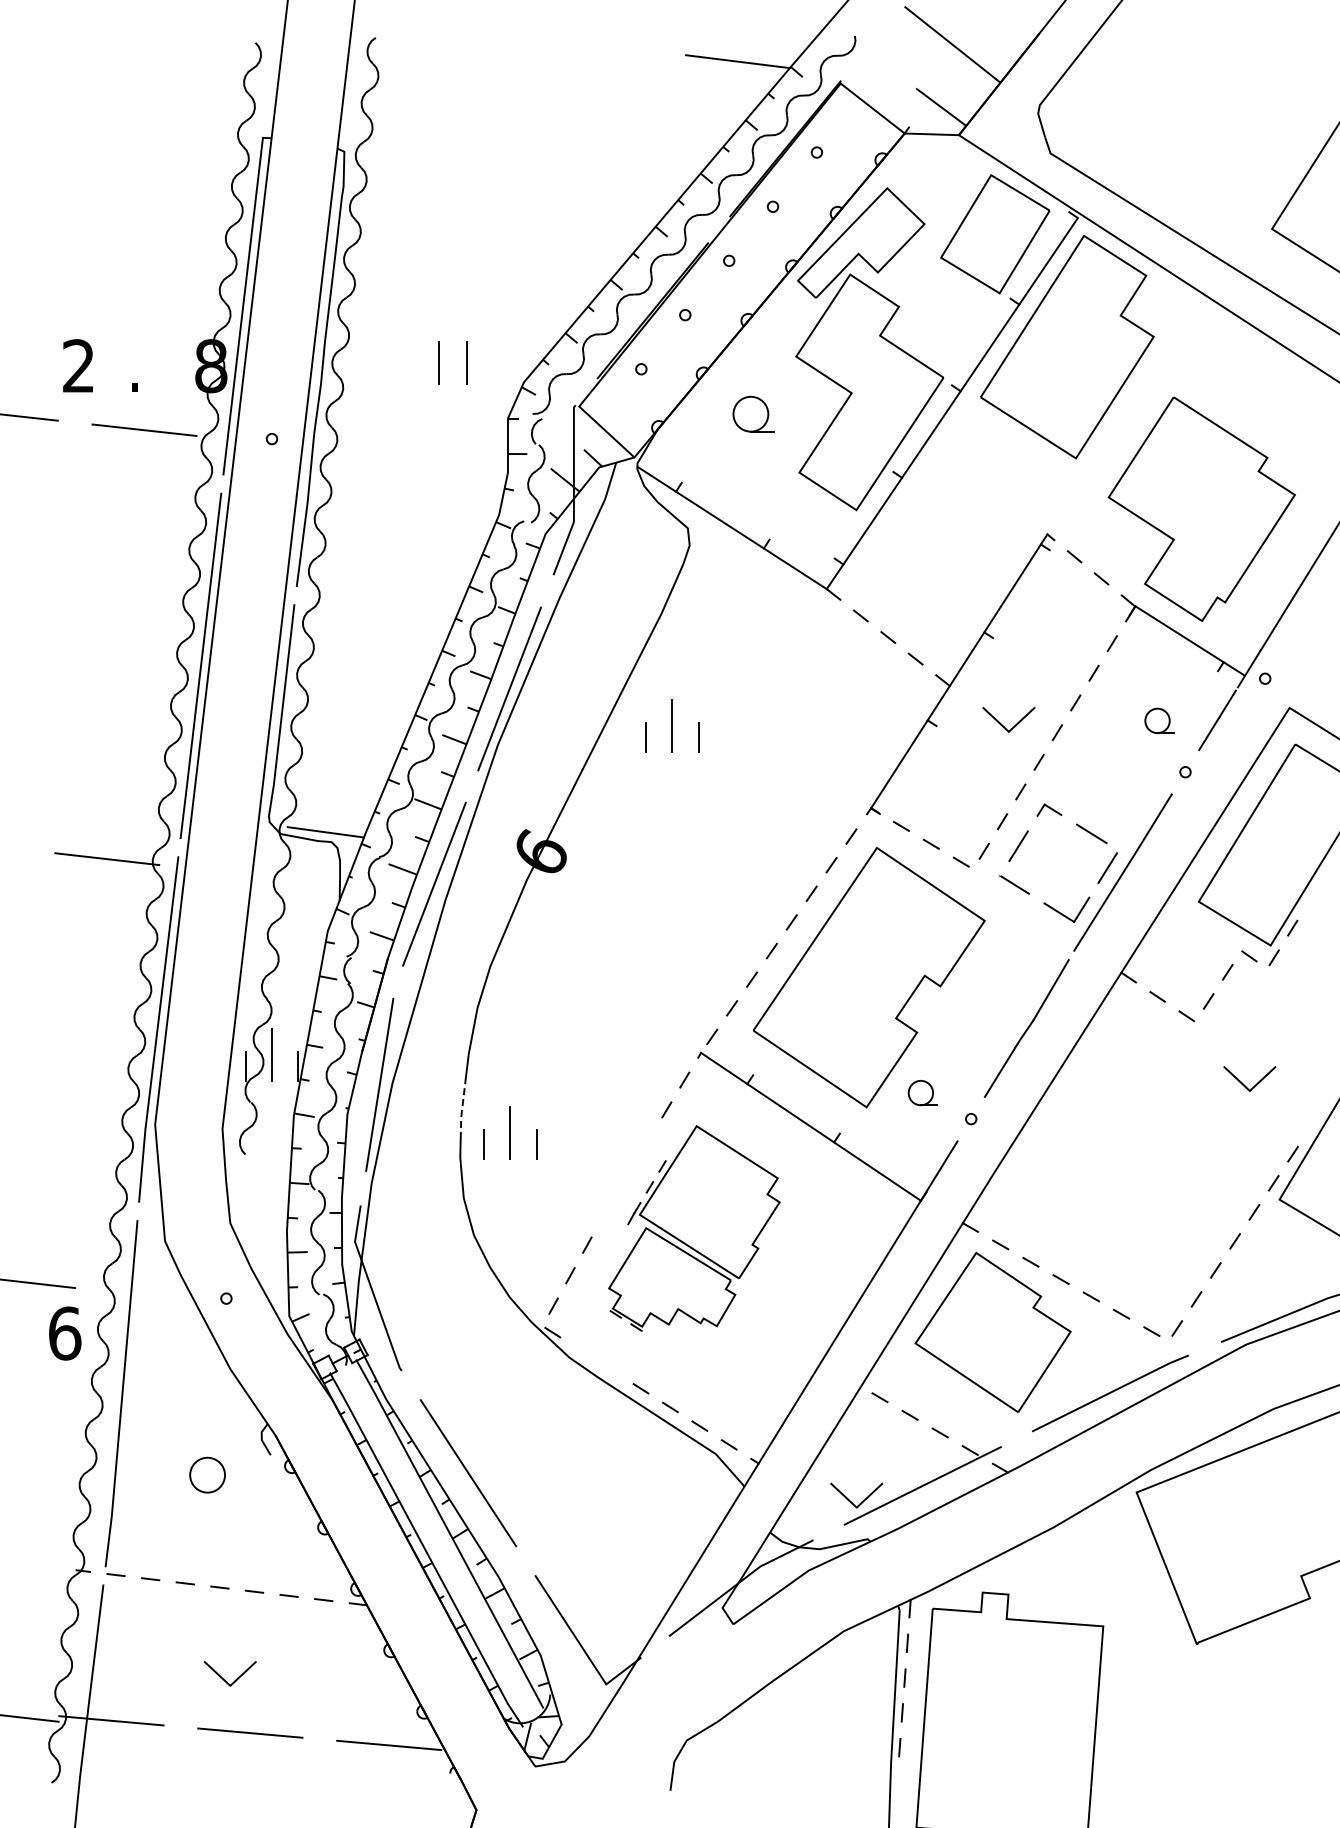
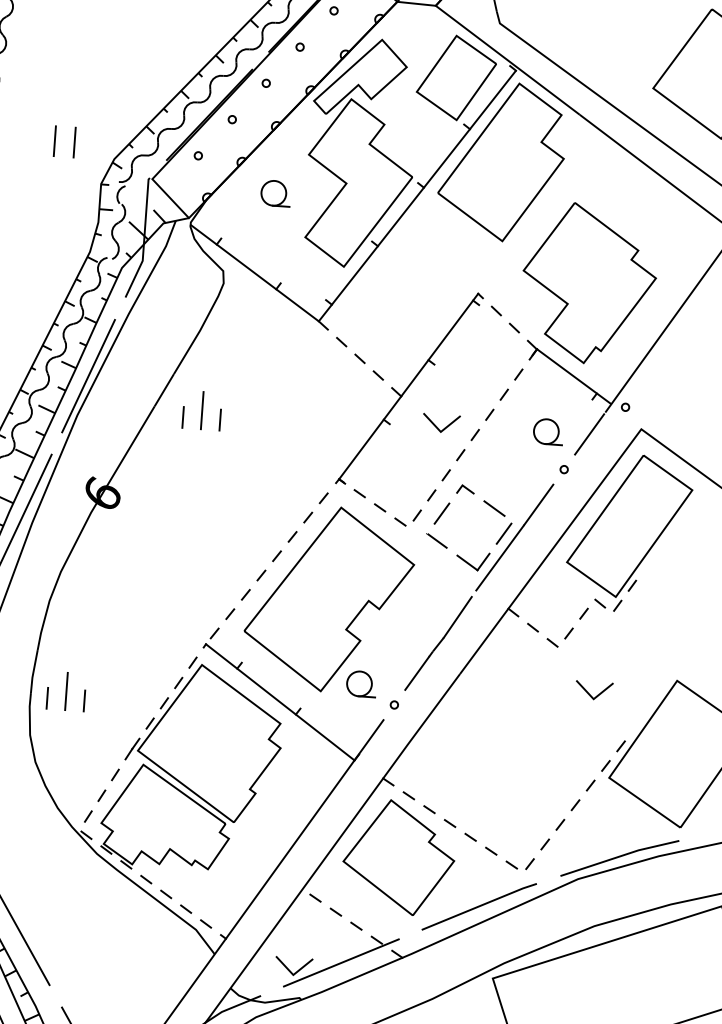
part: (1159, 720) -> (548, 431), size x1.43
part: (922, 1092) -> (361, 683), size x1.43
line: (462, 1108) -> (33, 671), dashed -> solid
part: (694, 1228) -> (192, 768), size x1.43

